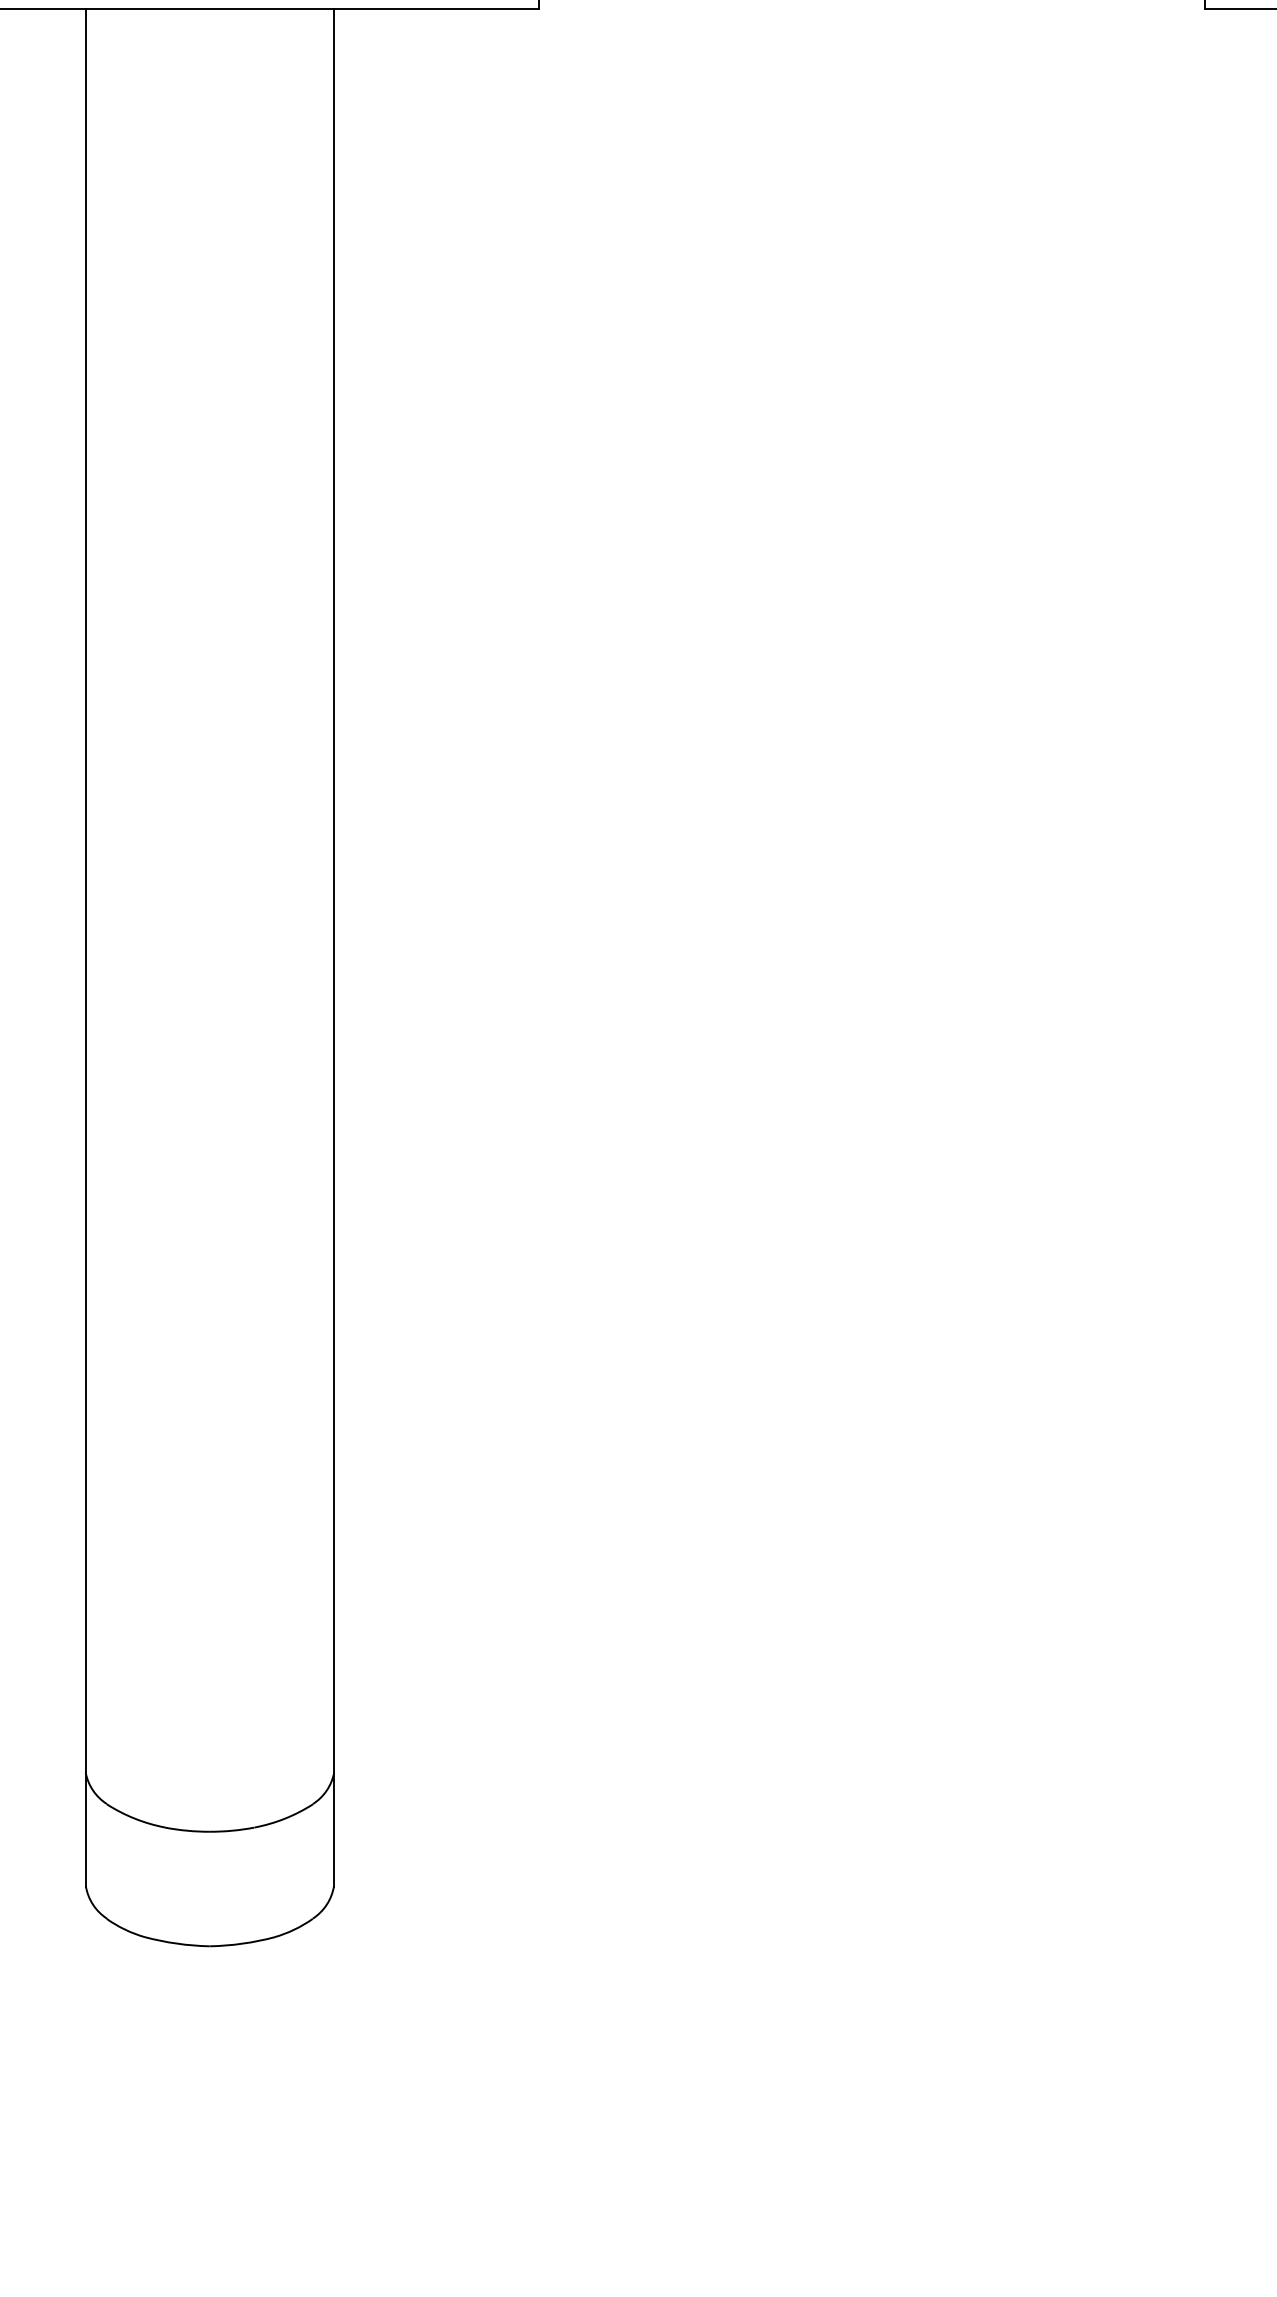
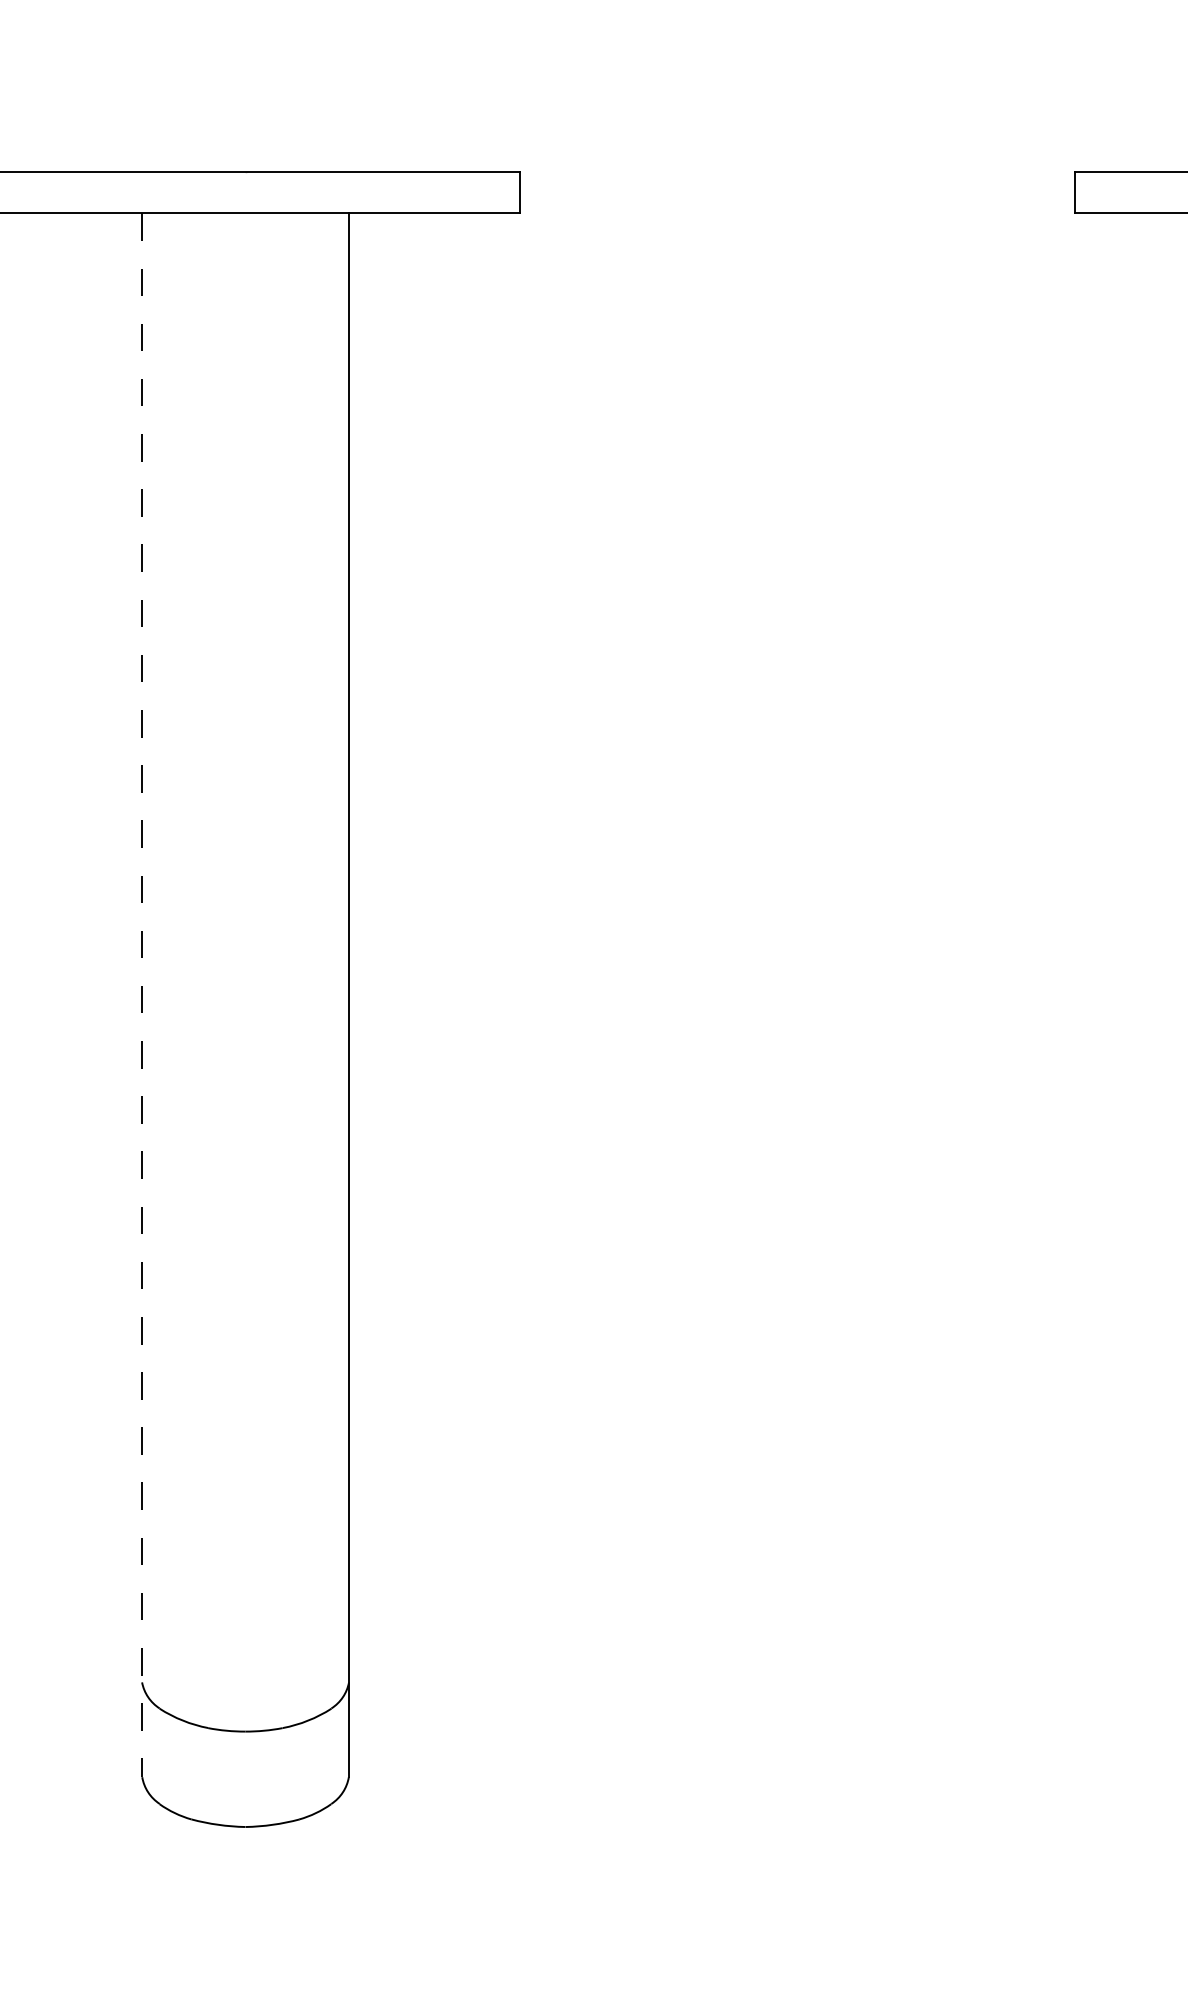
line: (85, 948) -> (141, 995), solid -> dashed

